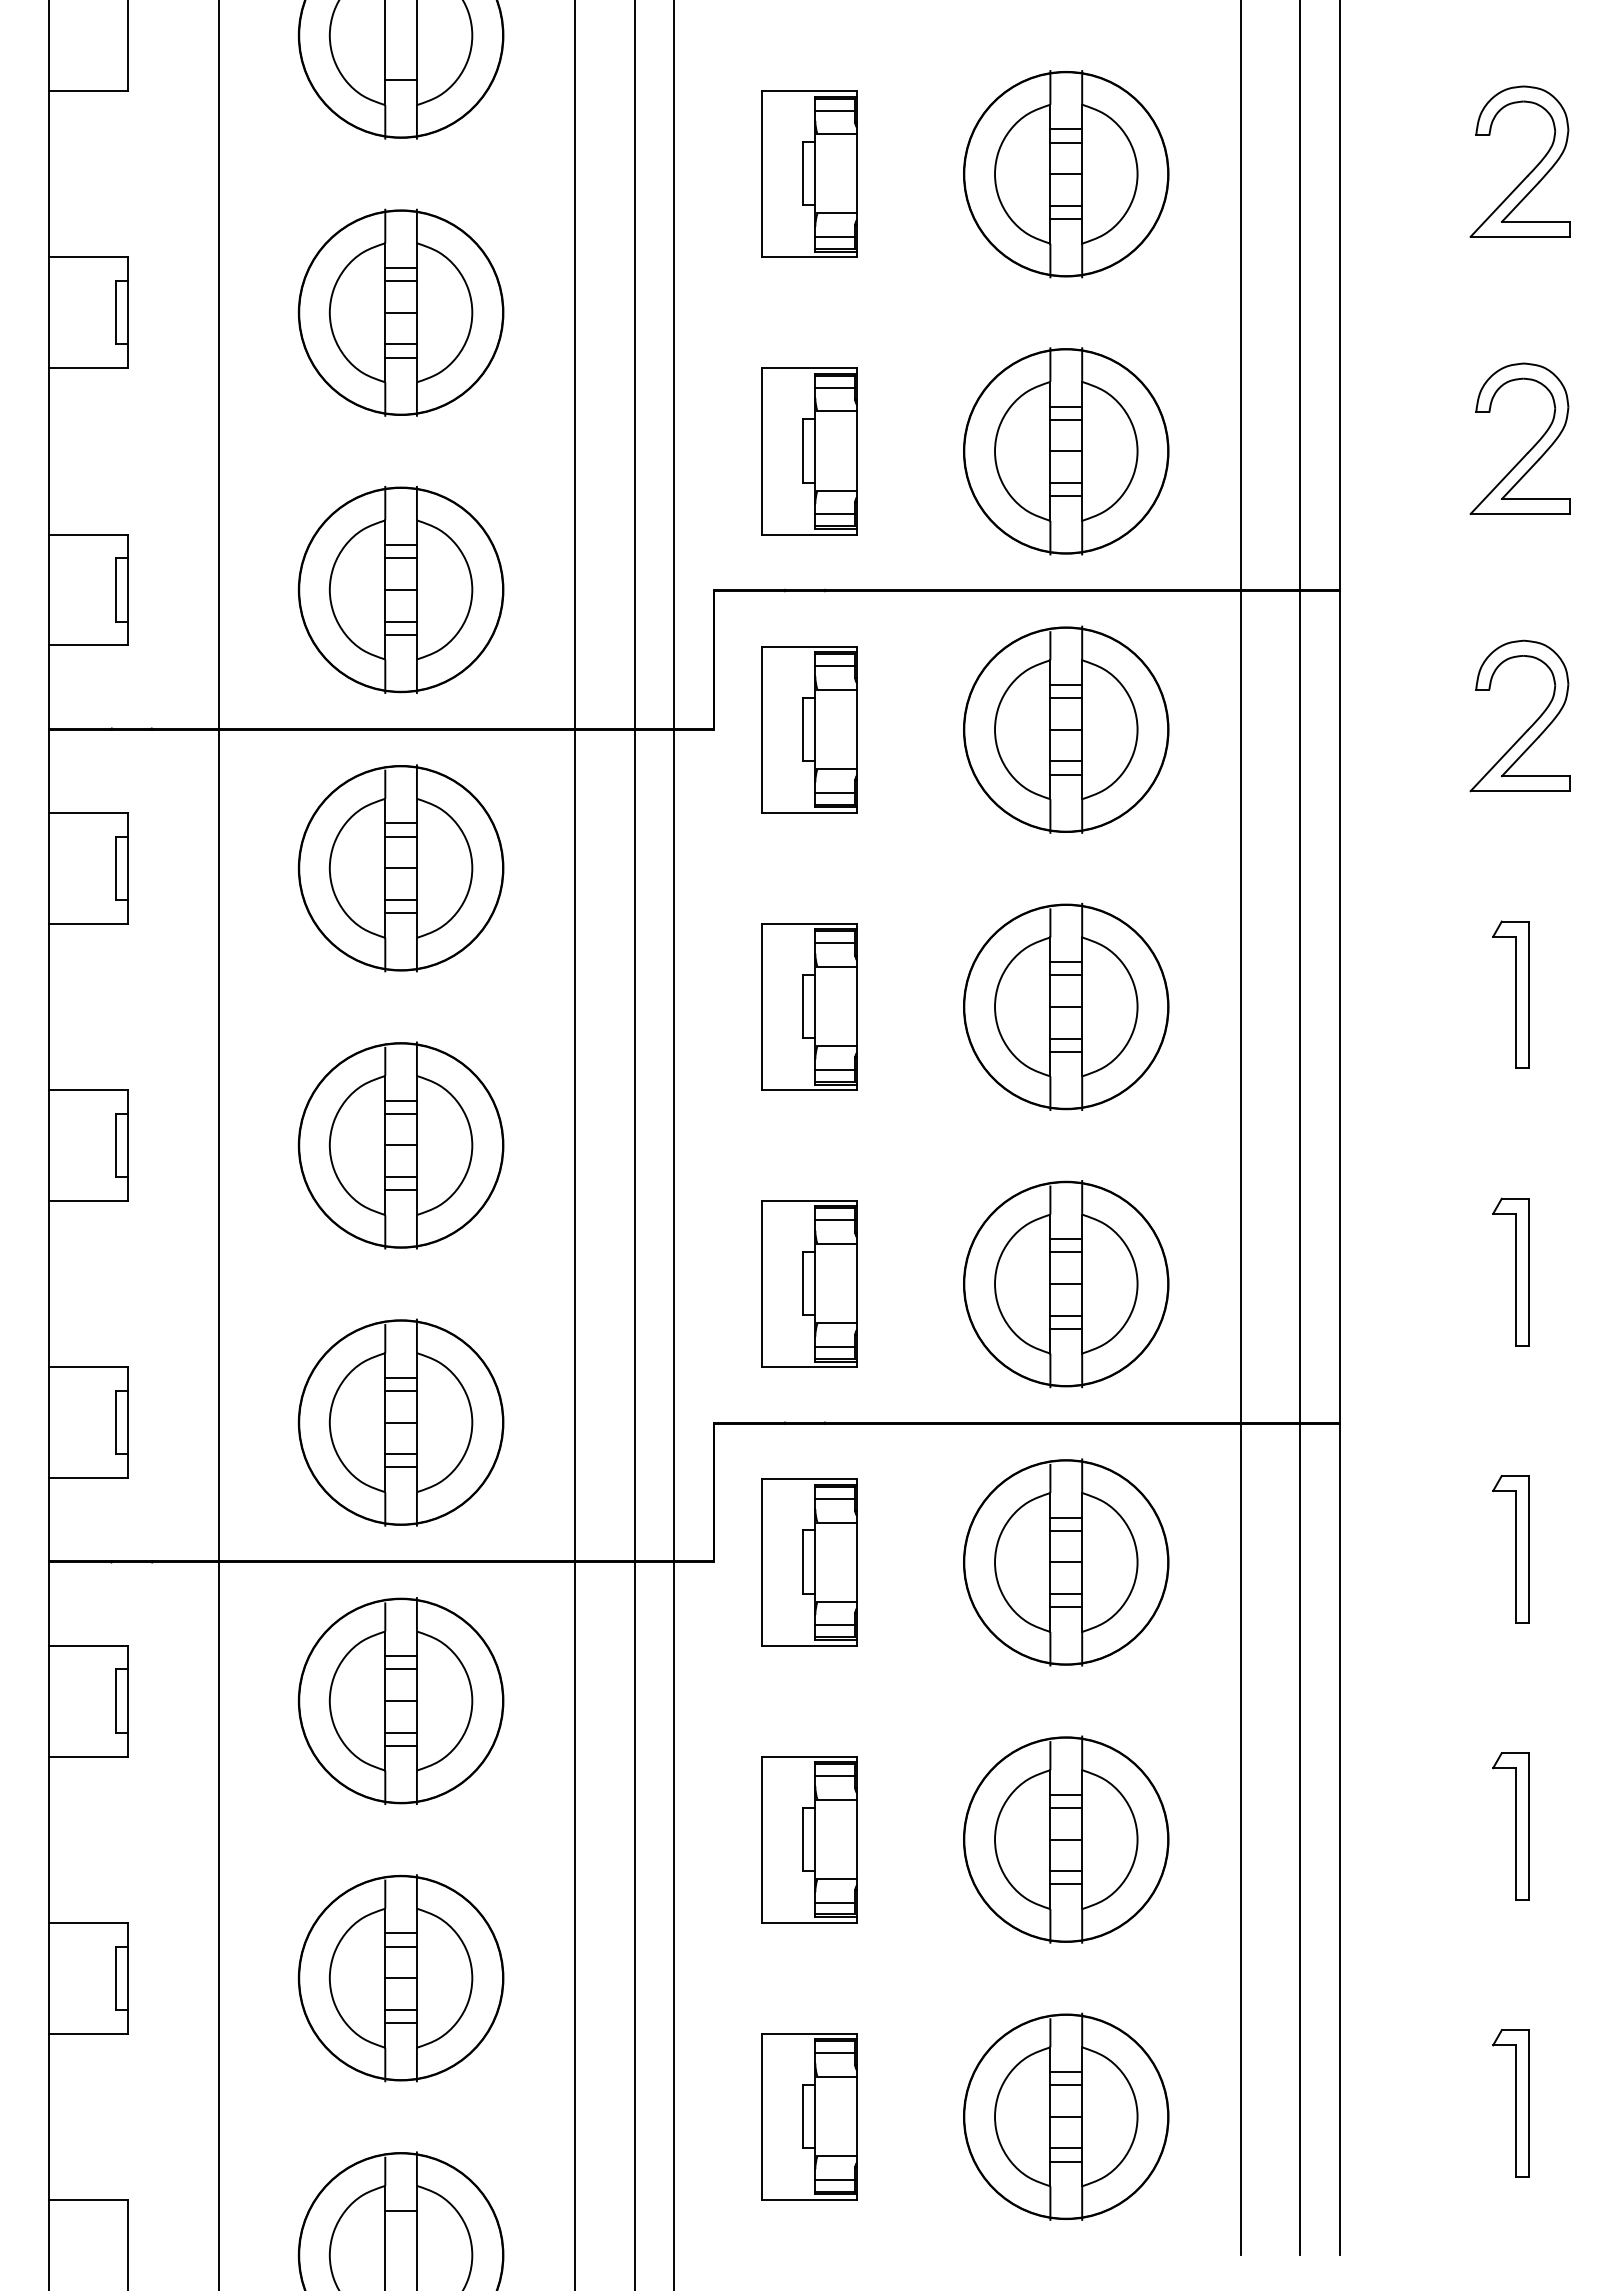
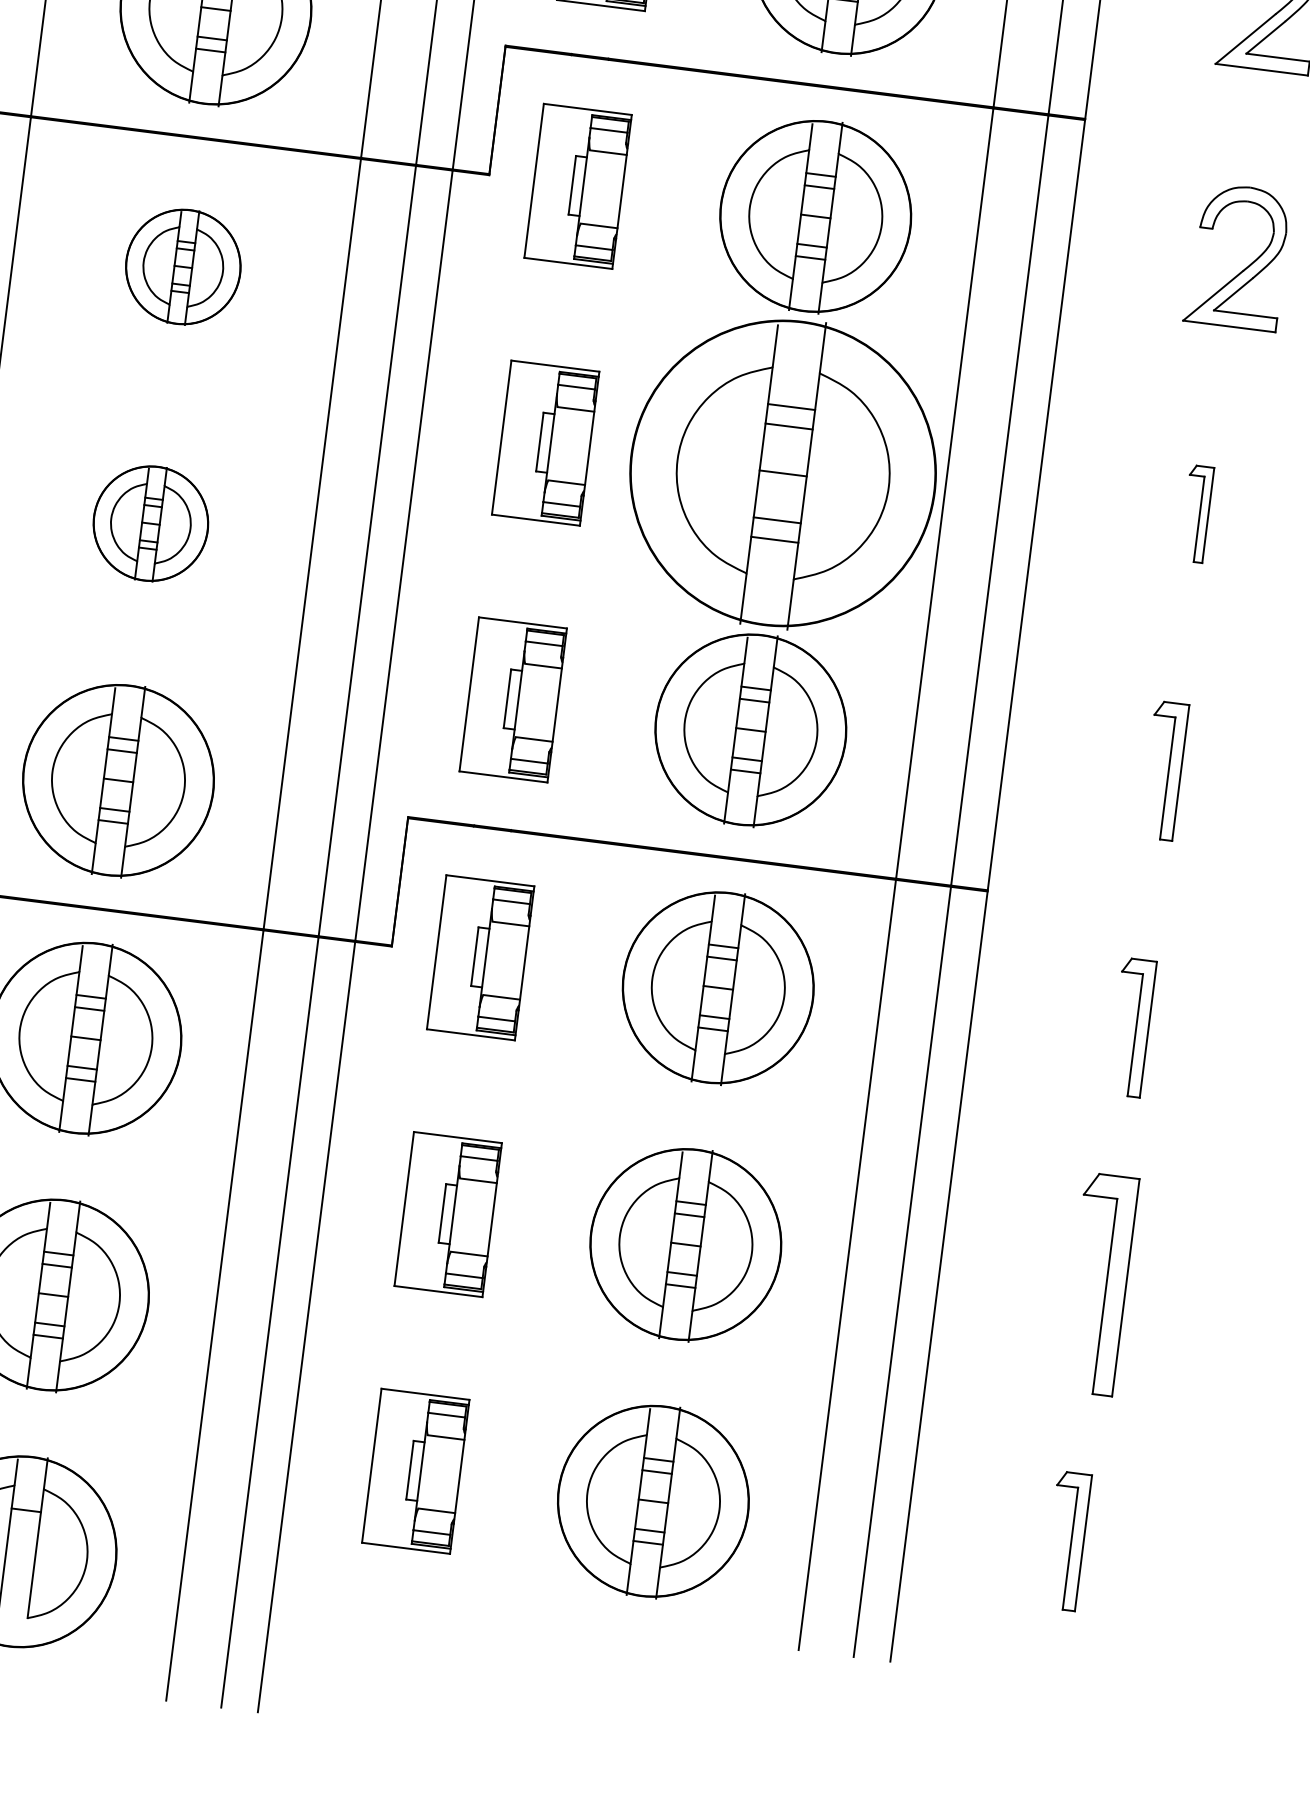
part: (400, 868) -> (182, 267), size x0.6
part: (1510, 994) -> (1196, 513), size x0.7
part: (1066, 1006) -> (783, 472), size x1.6
part: (400, 1145) -> (150, 523), size x0.6
part: (1510, 1826) -> (1098, 1284), size x1.6

